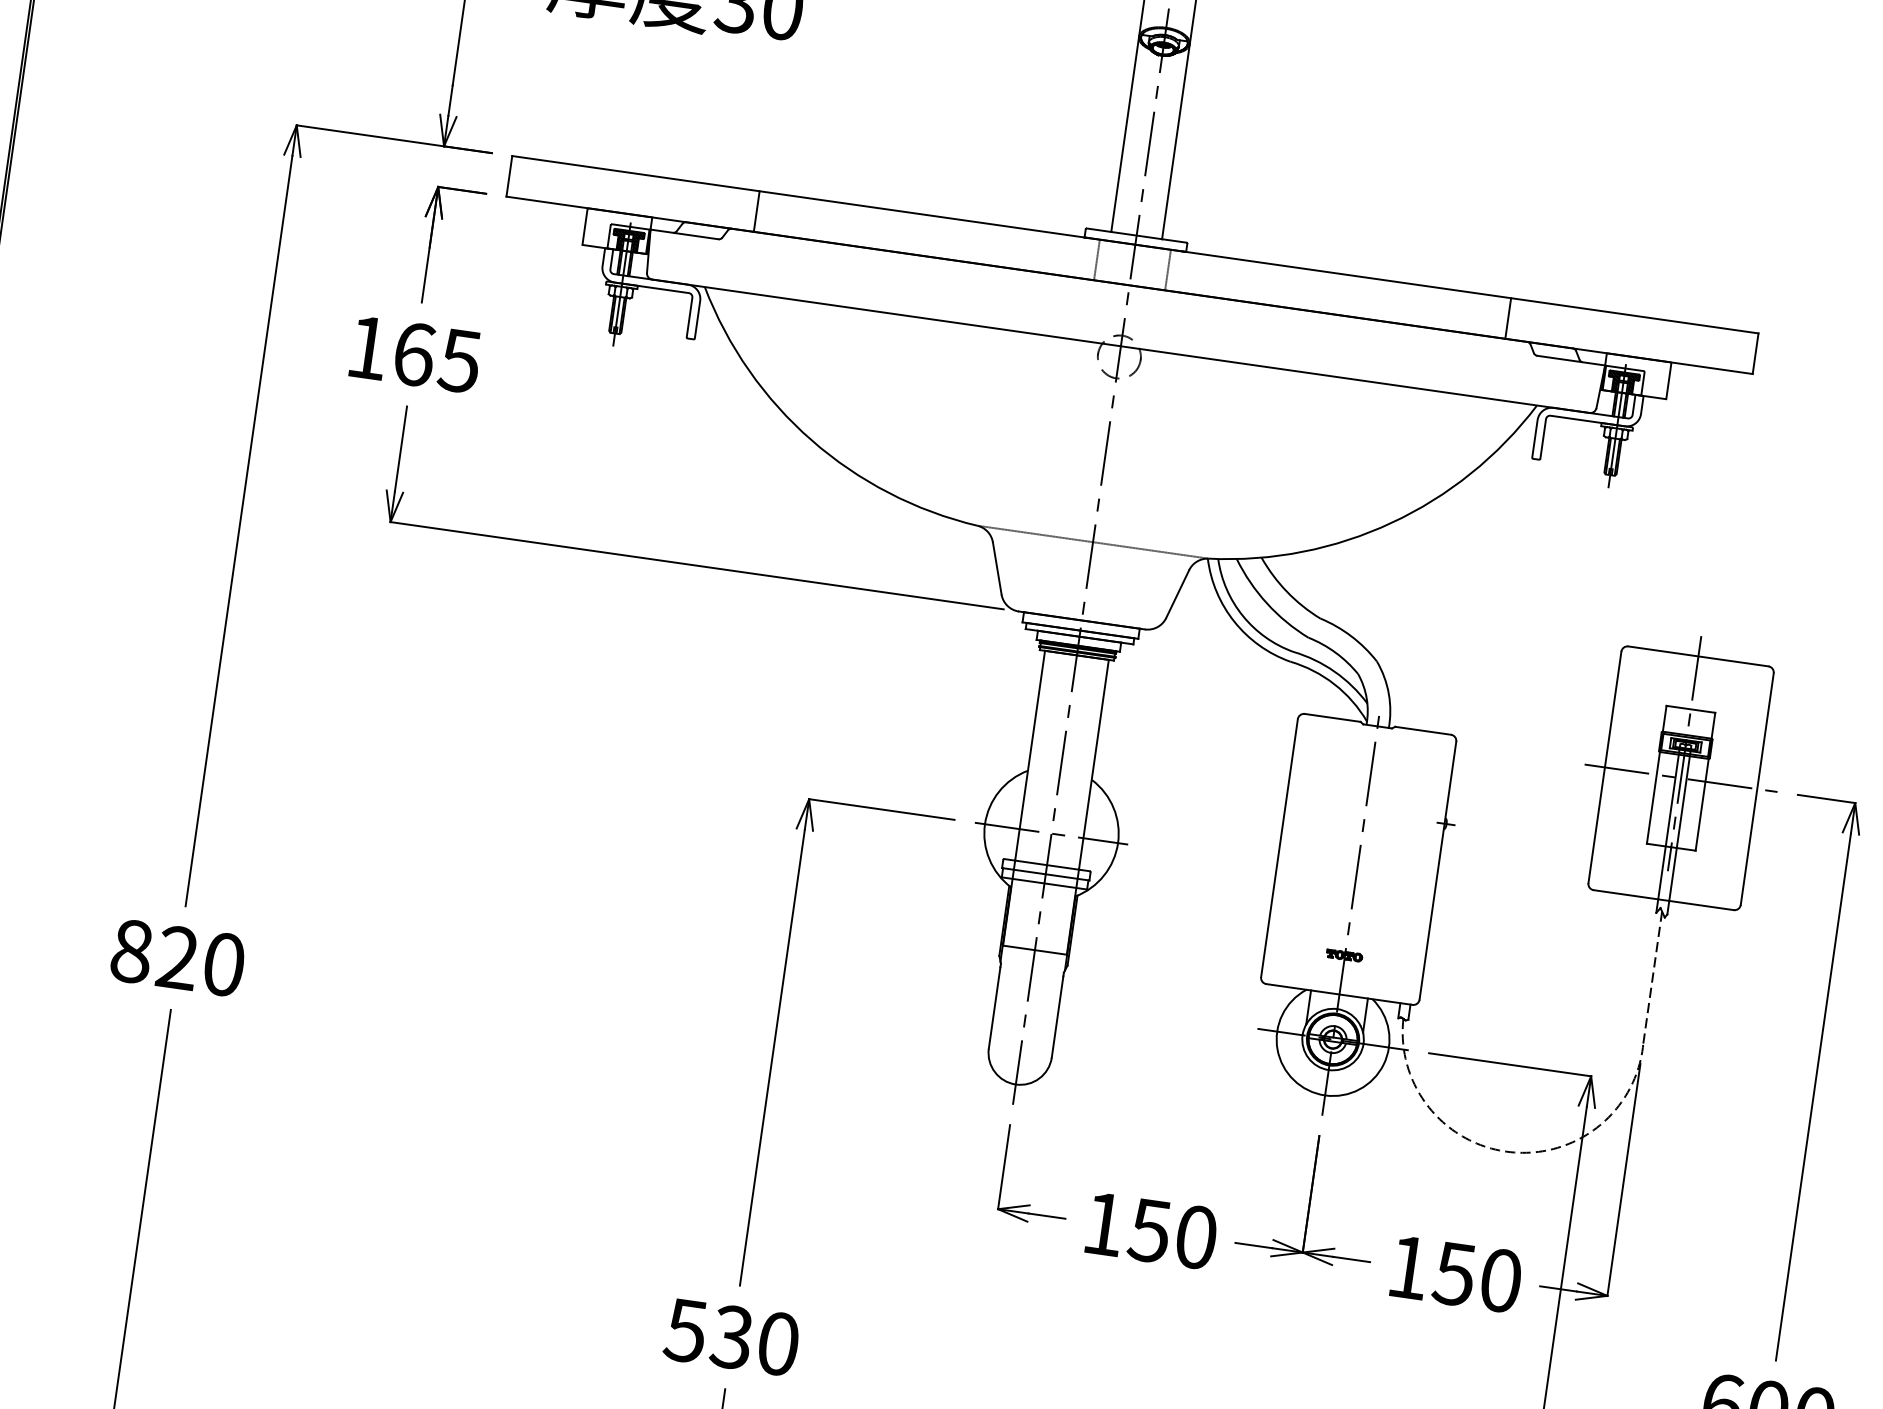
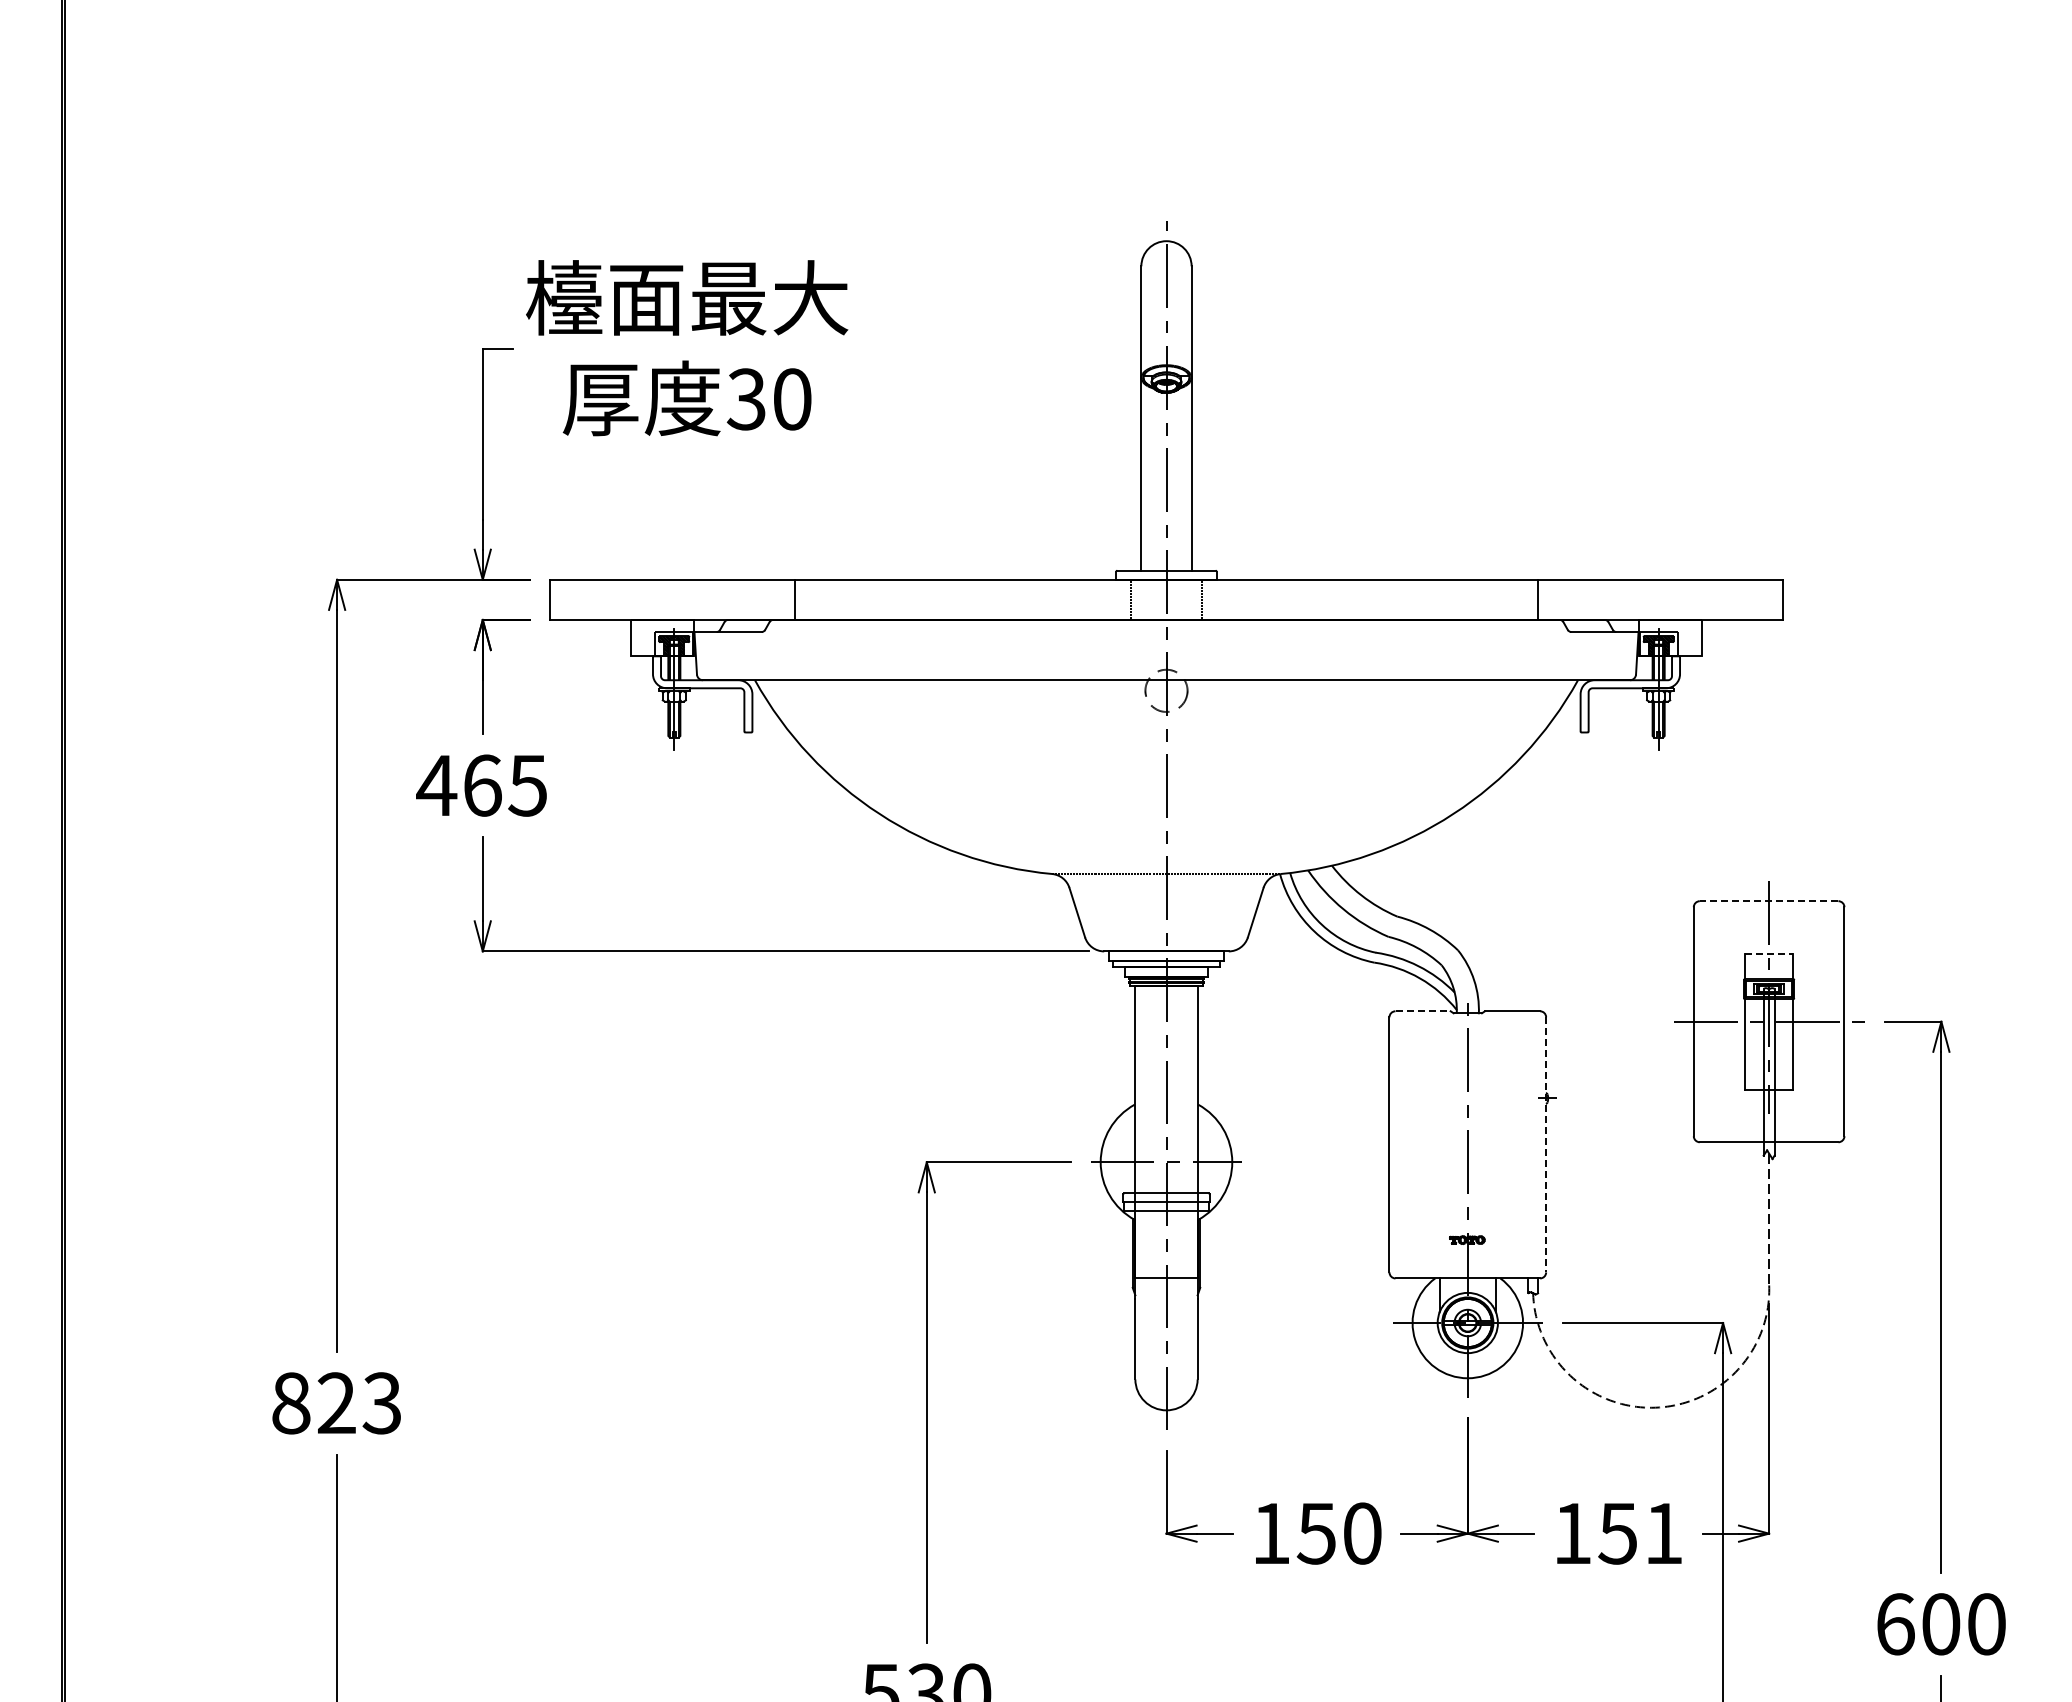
text: (367, 347) -> (436, 785), 165 -> 465
line: (1697, 656) -> (1768, 901), solid -> dashed
line: (1691, 709) -> (1769, 953), solid -> dashed
line: (1333, 718) -> (1423, 1011), solid -> dashed
line: (1438, 870) -> (1546, 1144), solid -> dashed
text: (223, 964) -> (381, 1403), 820 -> 823
text: (1500, 1280) -> (1663, 1533), 150 -> 151

